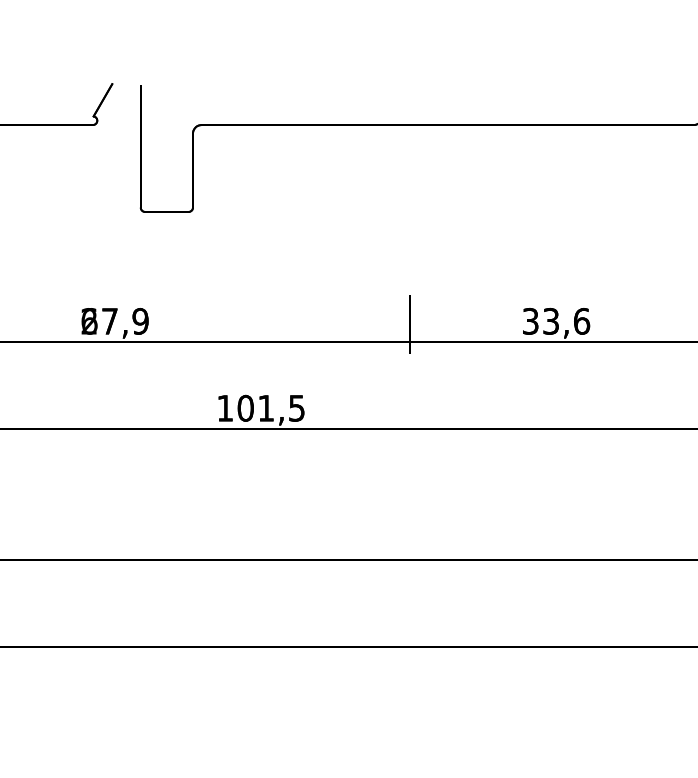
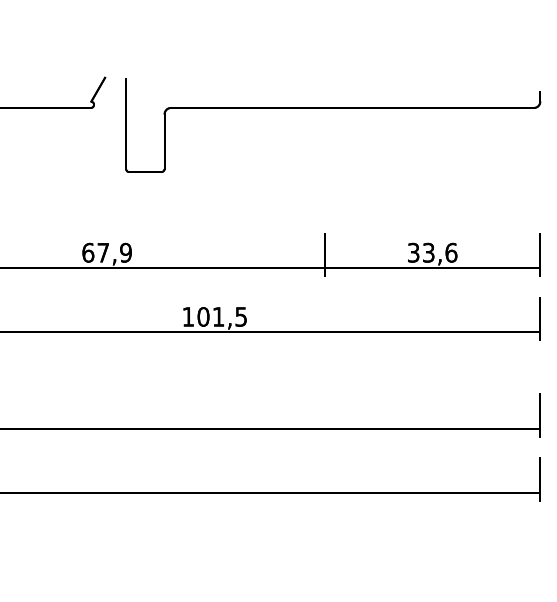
text: (89, 320) -> (88, 252), 27,9 -> 67,9

